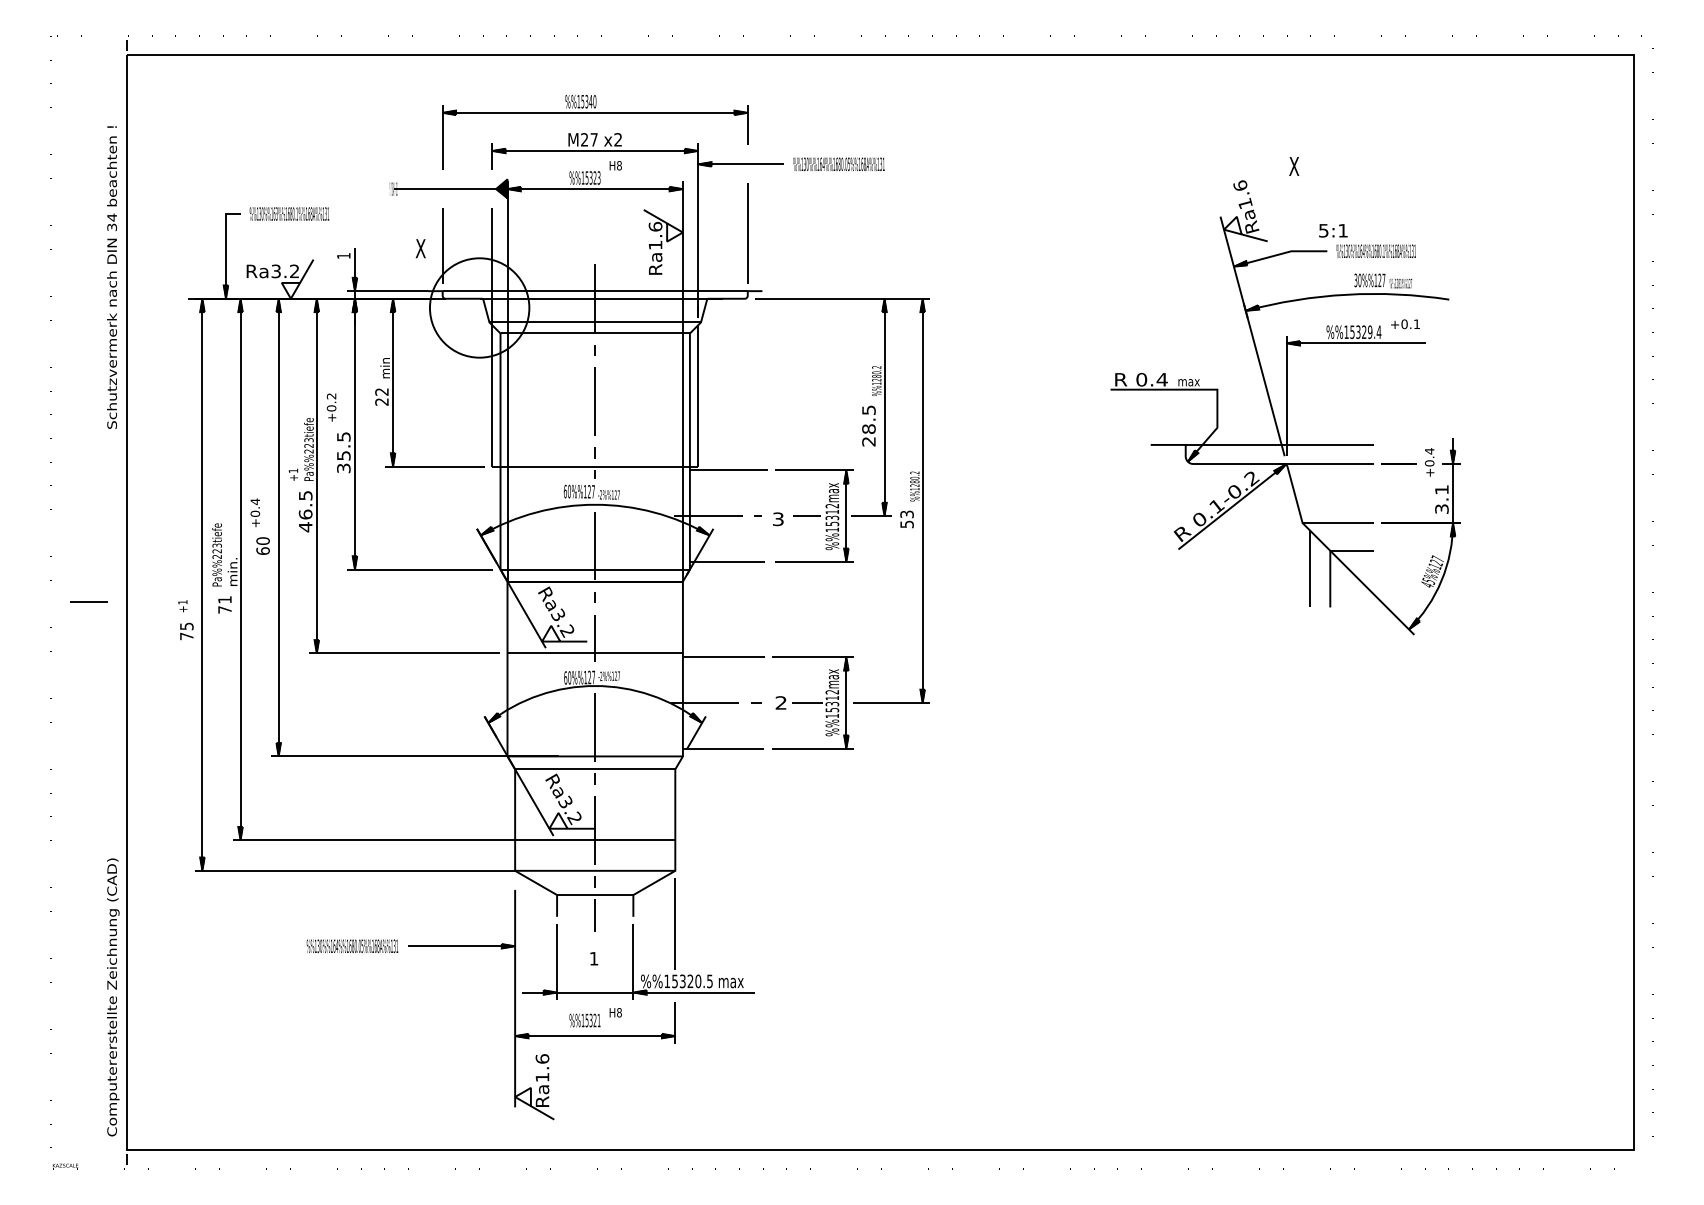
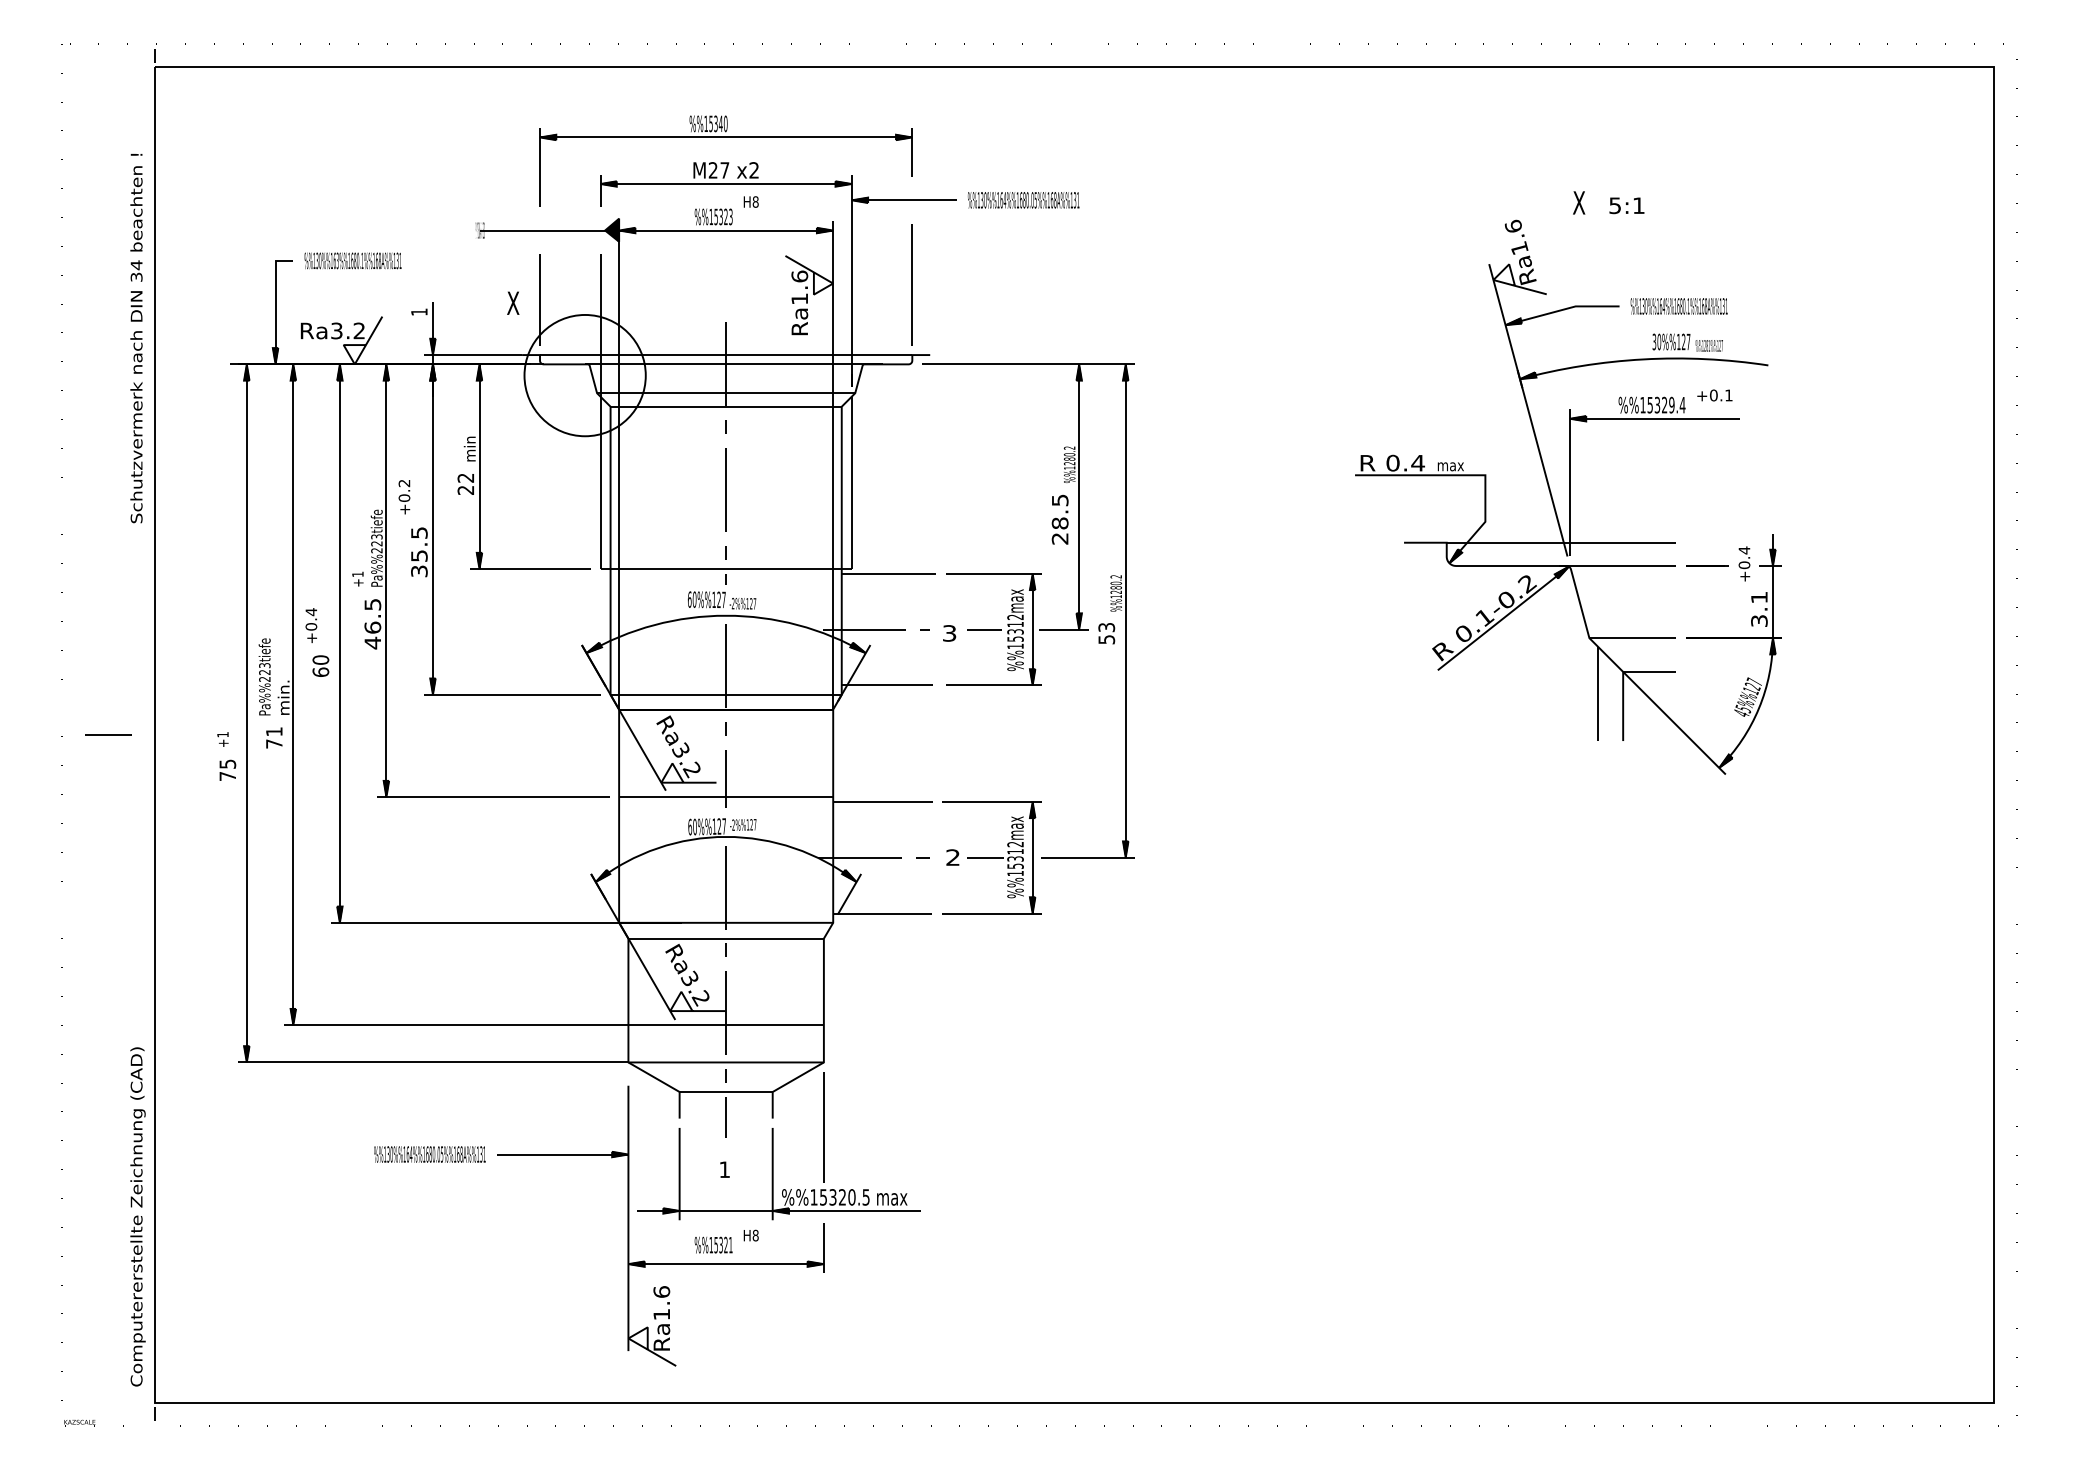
text: (1333, 230) -> (1627, 205), moved

